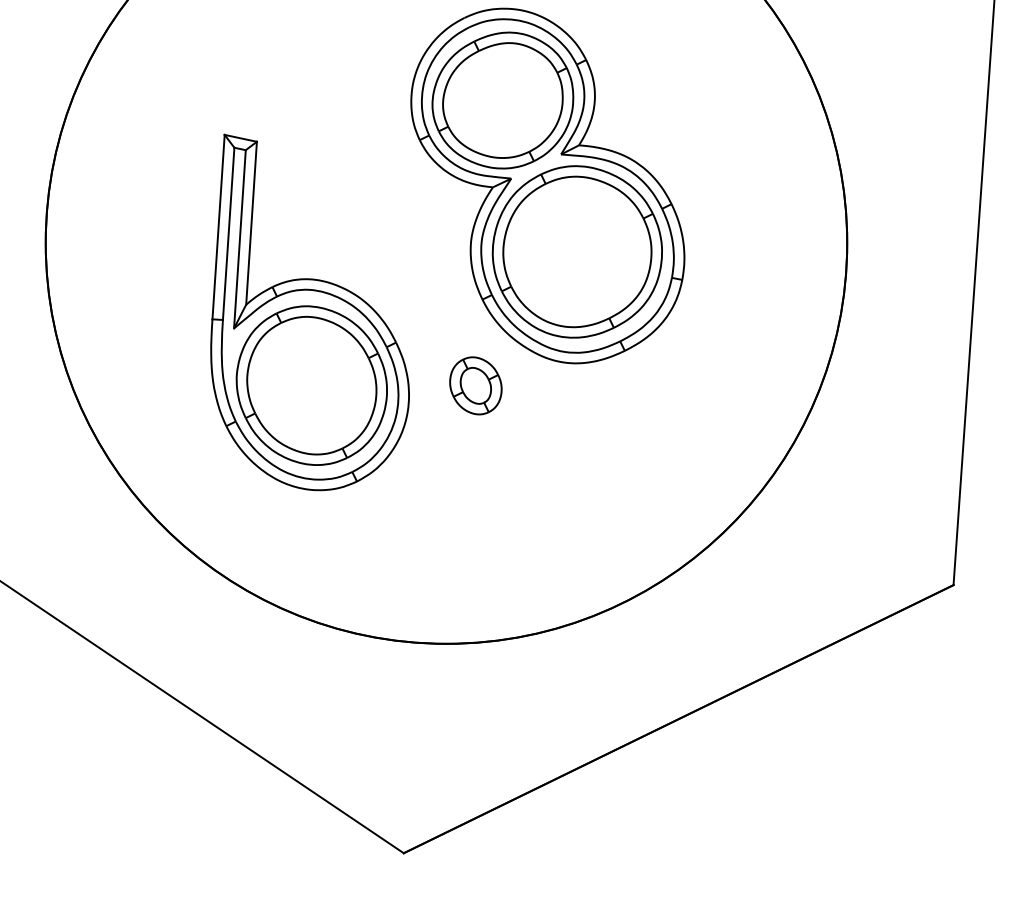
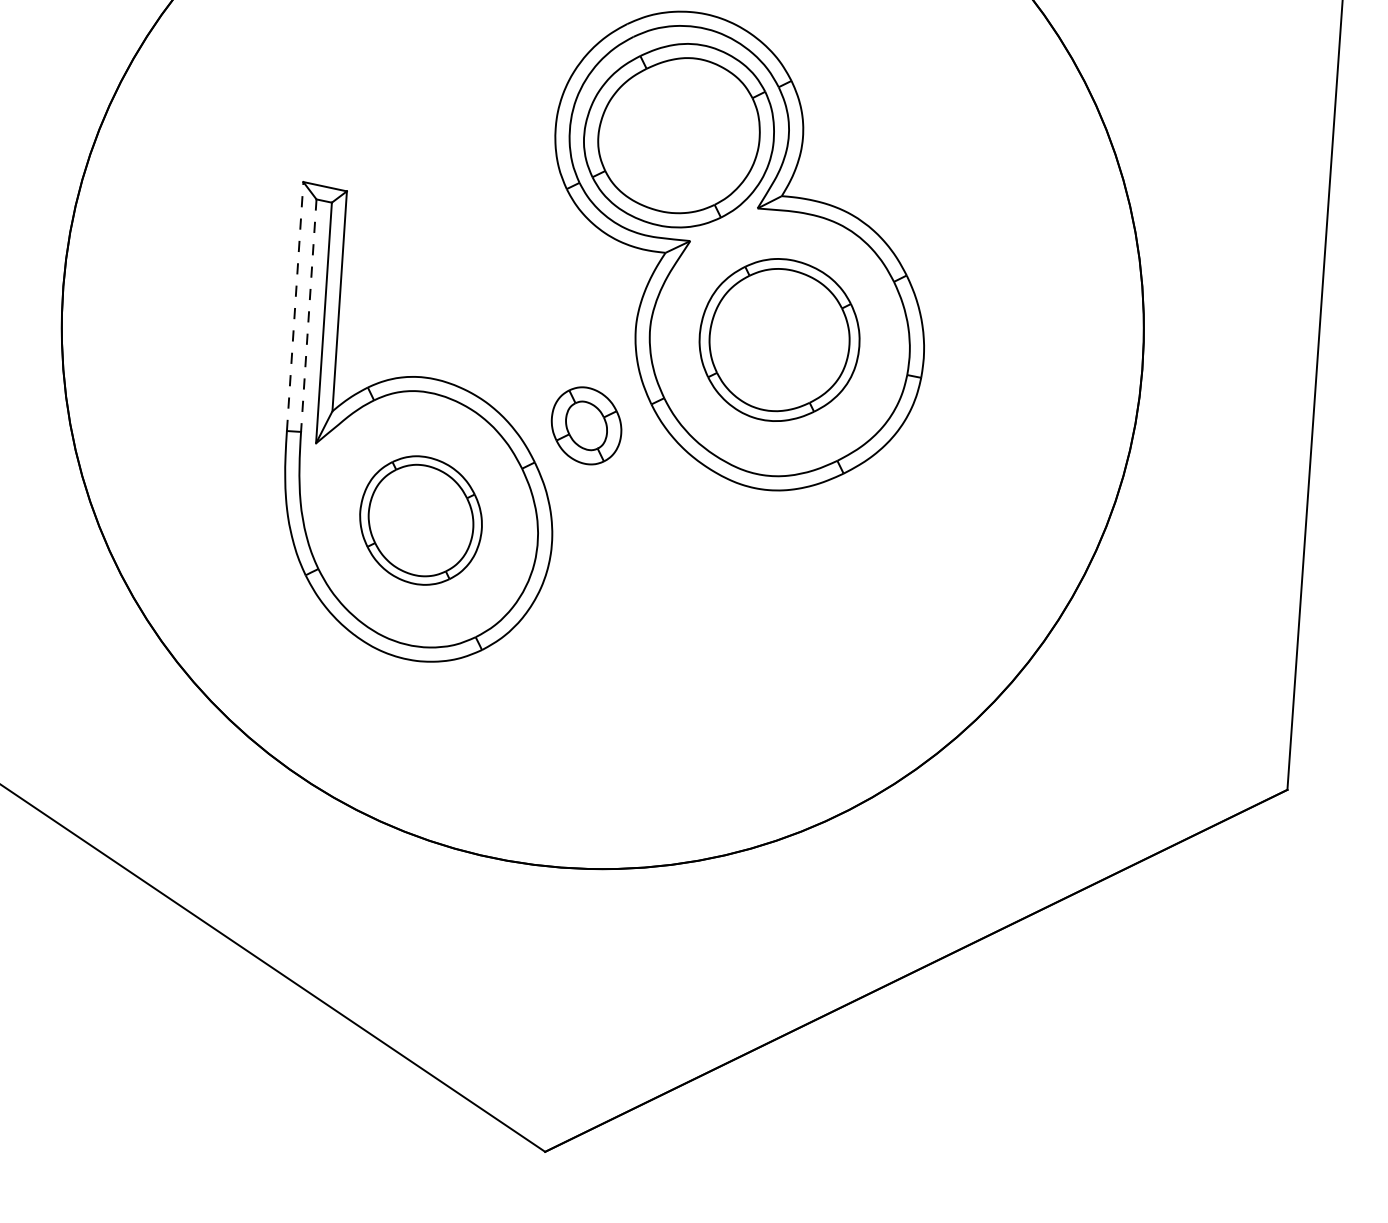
line: (218, 227) -> (295, 306), solid -> dashed
line: (228, 233) -> (308, 315), solid -> dashed
part: (577, 251) -> (779, 339), size x0.7
part: (311, 385) -> (420, 520), size x0.6
part: (475, 385) -> (586, 425), moved

